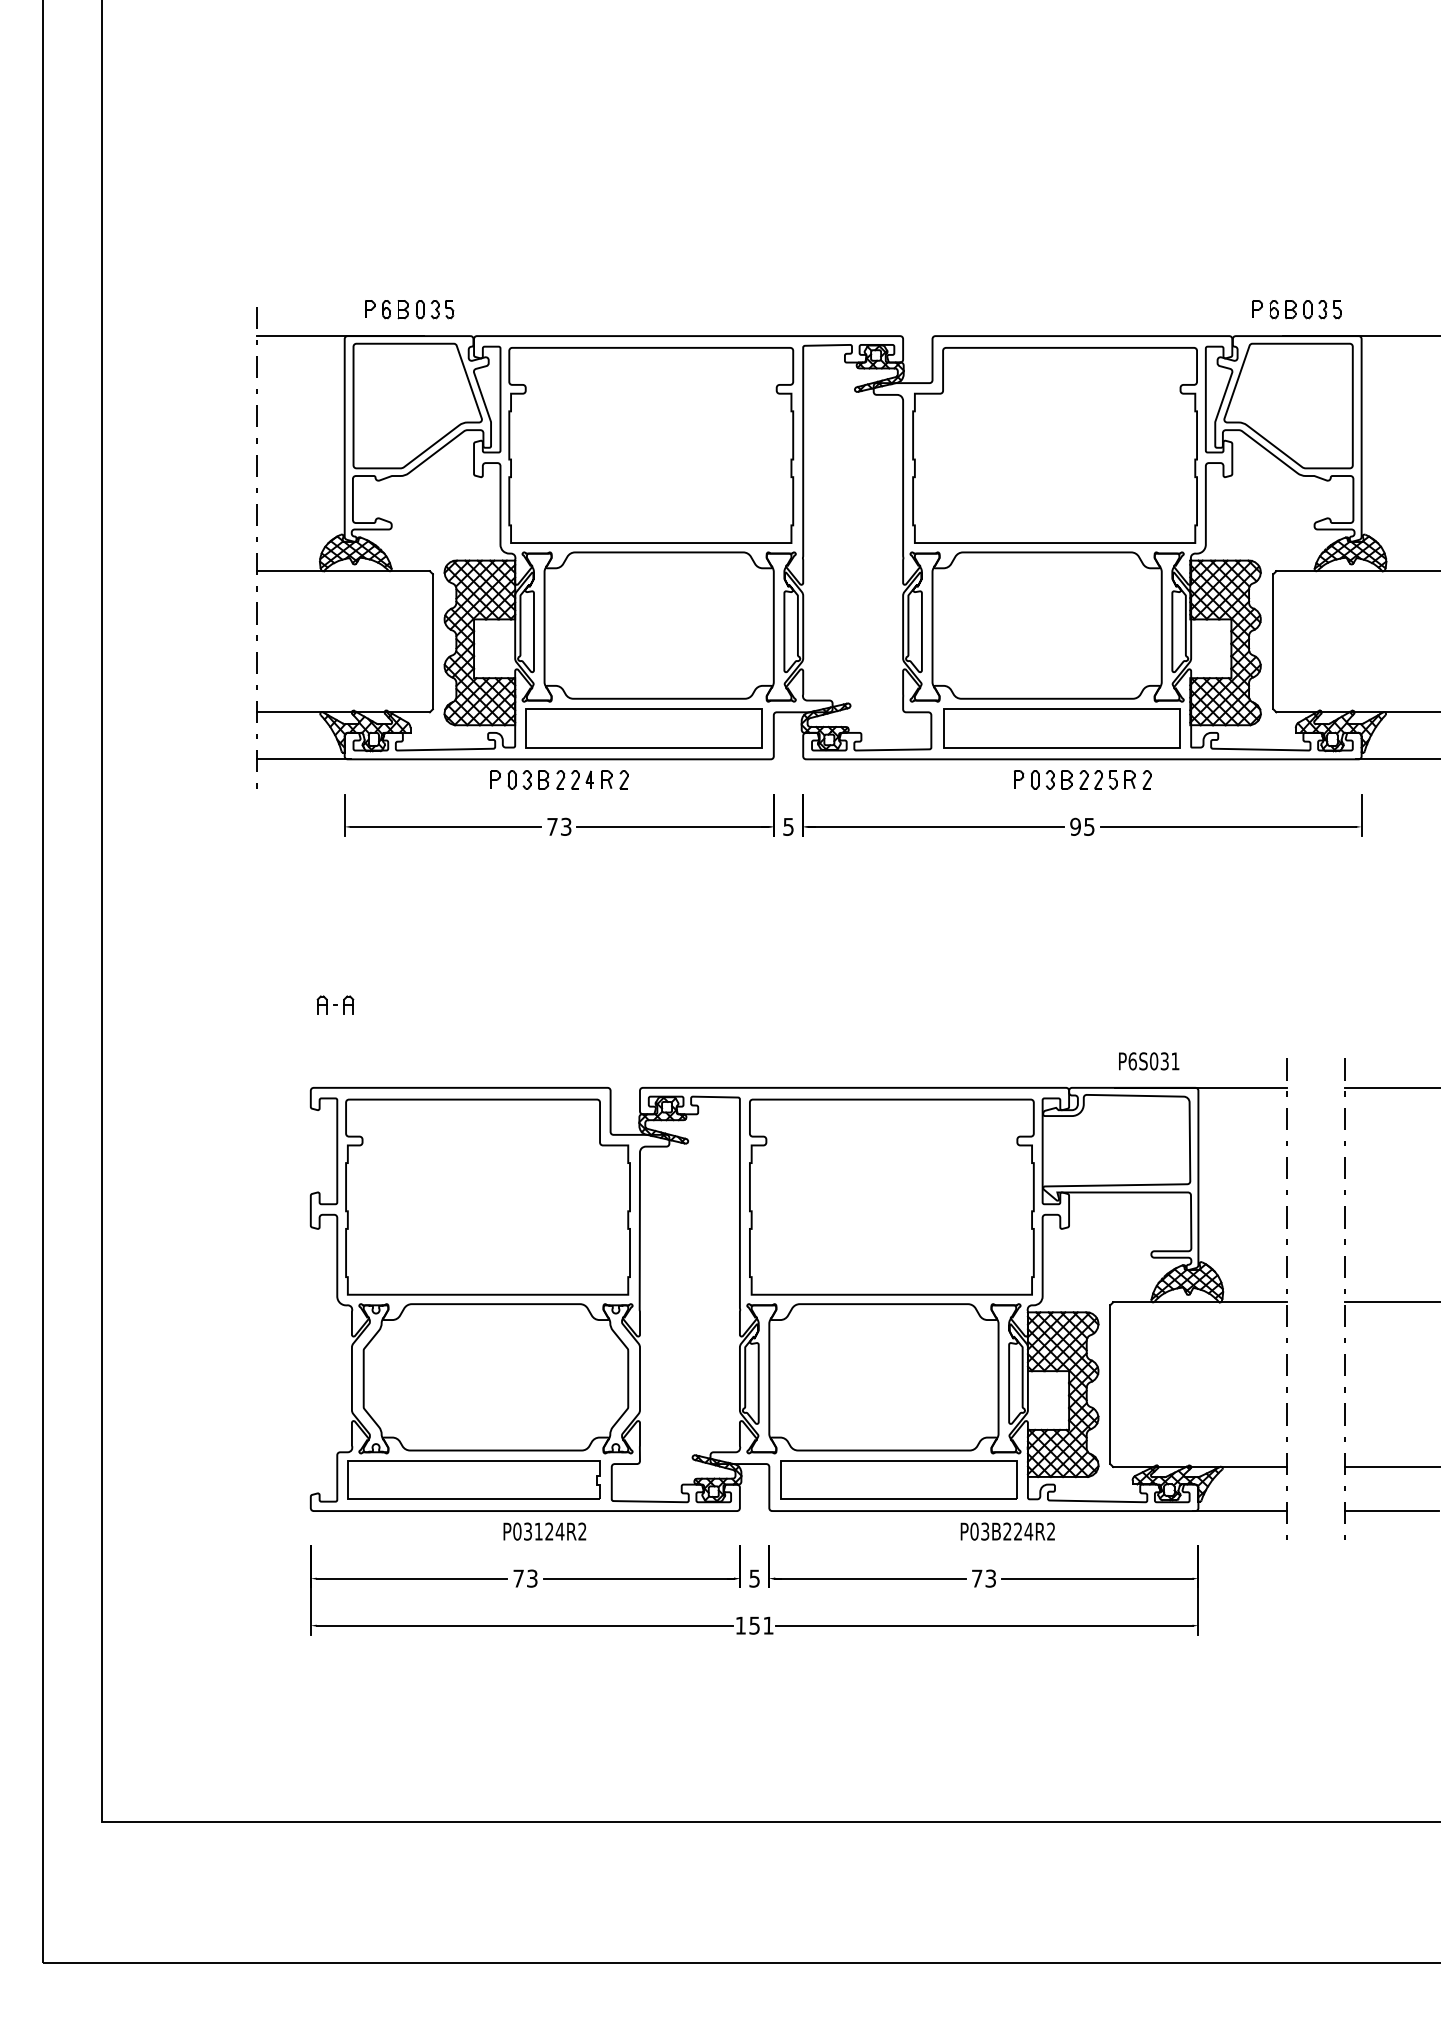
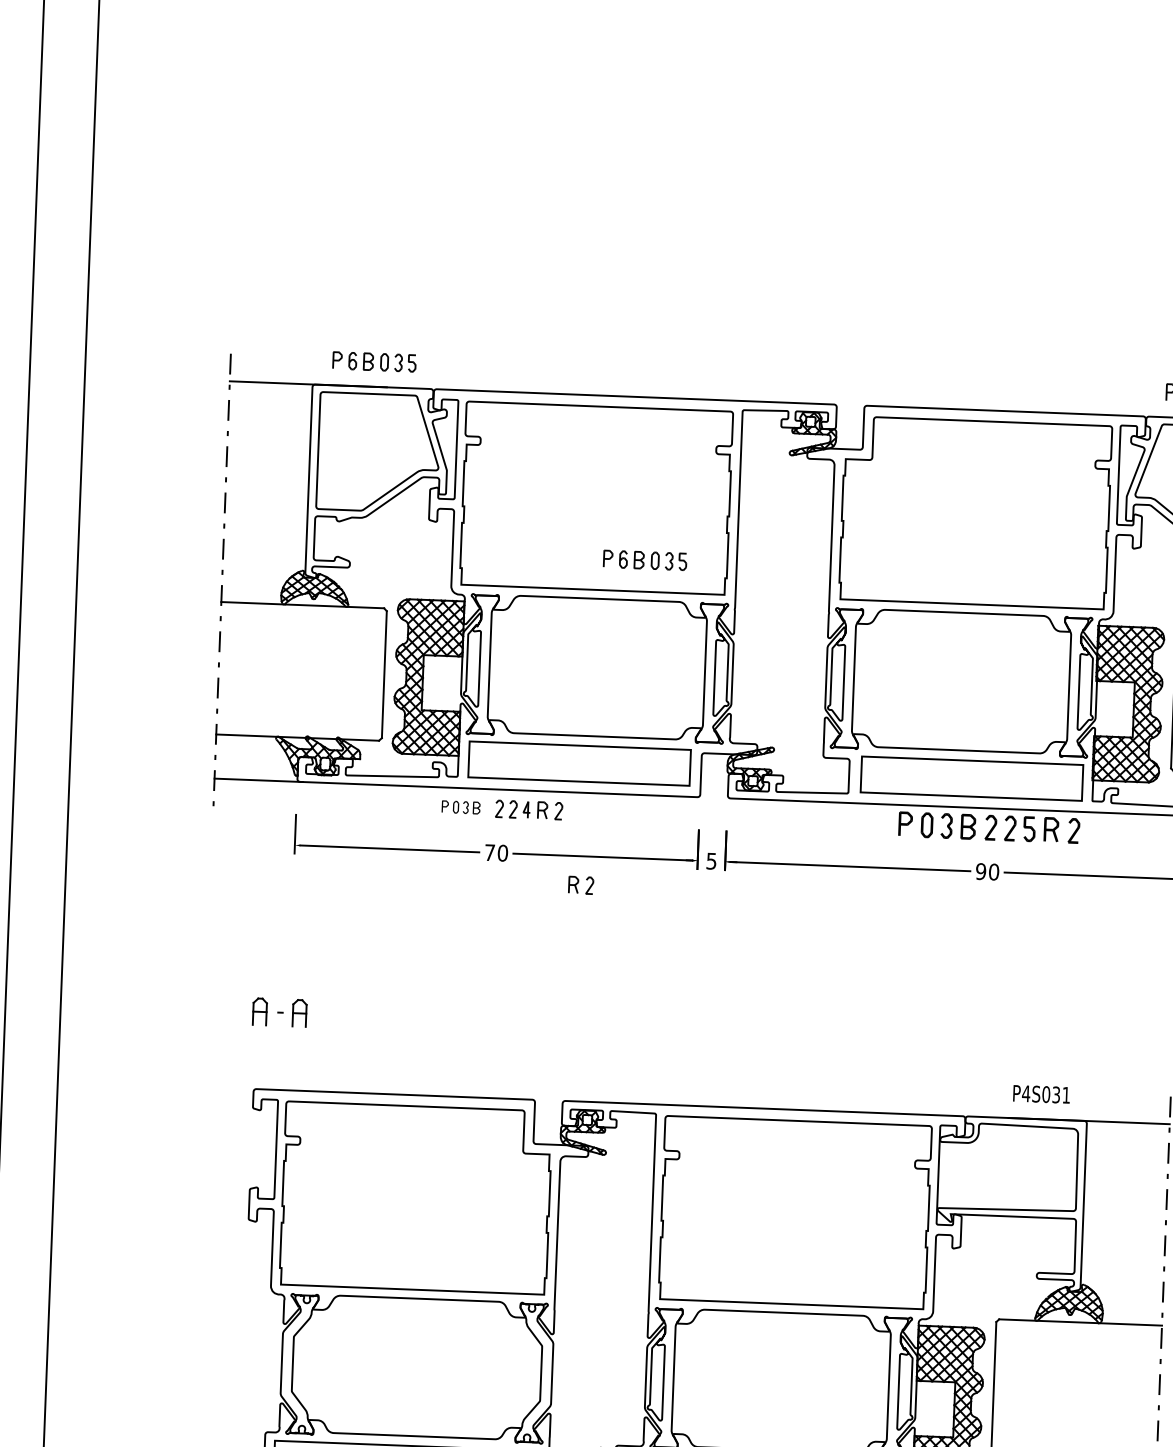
part: (705, 509) -> (645, 560), added
part: (519, 779) -> (460, 807), size x0.7
part: (1082, 779) -> (989, 827), size x1.4
text: (565, 826) -> (502, 852), 73 -> 70
text: (1089, 826) -> (994, 871), 95 -> 90
part: (650, 857) -> (580, 885), added
part: (335, 1004) -> (279, 1011), size x1.6
text: (1132, 1061) -> (1026, 1093), P6S031 -> P4S031

